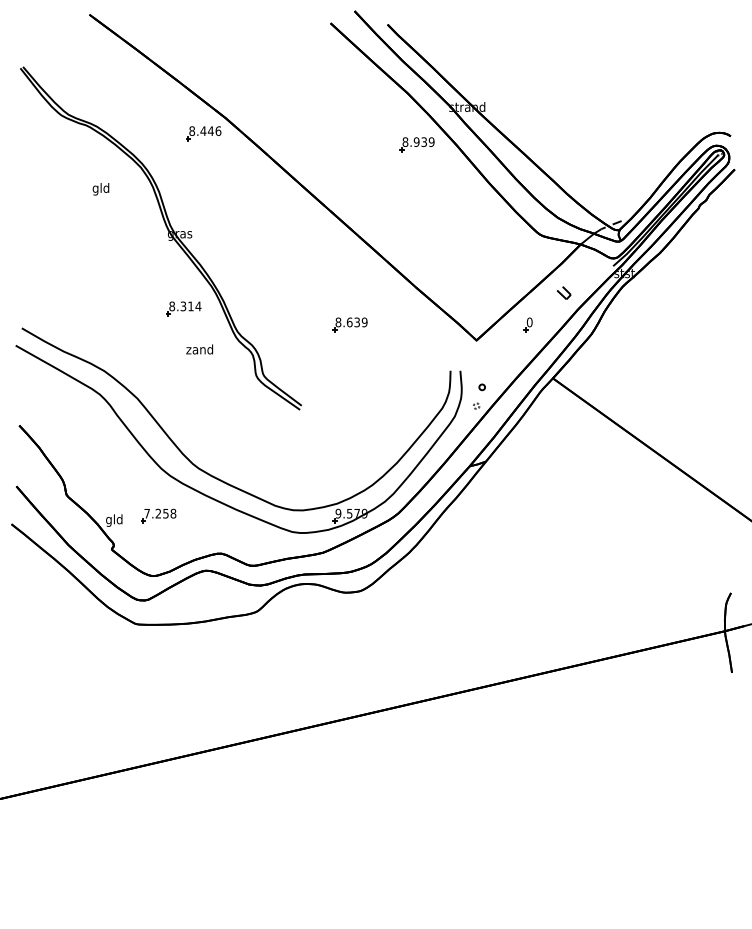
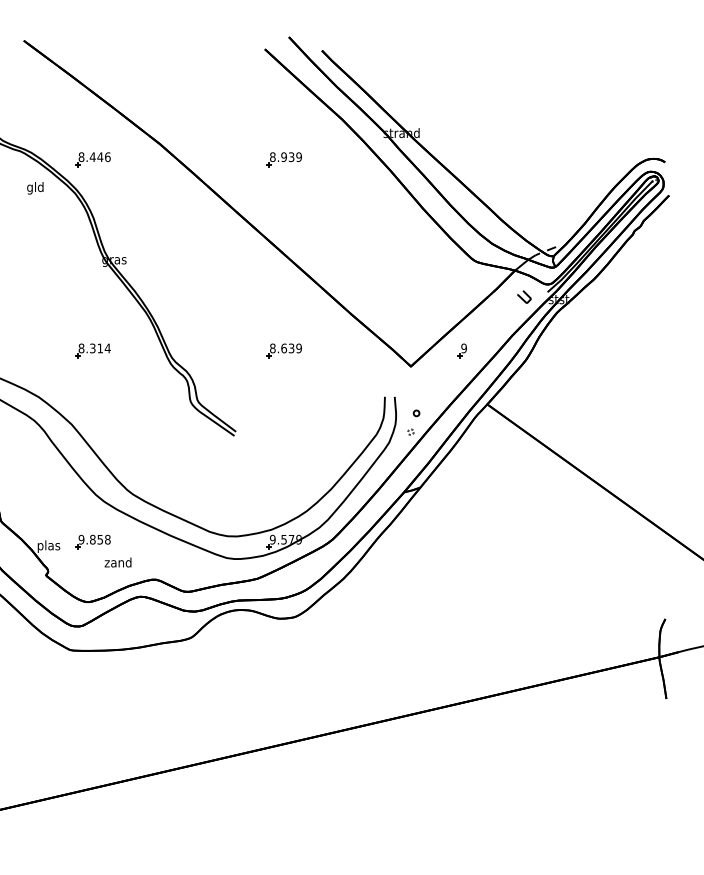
part: (203, 133) -> (92, 159), moved
part: (416, 144) -> (283, 159), moved
text: (100, 189) -> (34, 188), moved
part: (563, 292) -> (523, 296), moved
part: (183, 308) -> (92, 350), moved
text: (529, 322) -> (463, 348), 0 -> 9
text: (199, 349) -> (117, 562), moved
text: (152, 513) -> (86, 539), 7.258 -> 9.858
text: (114, 520) -> (48, 546), gld -> plas

